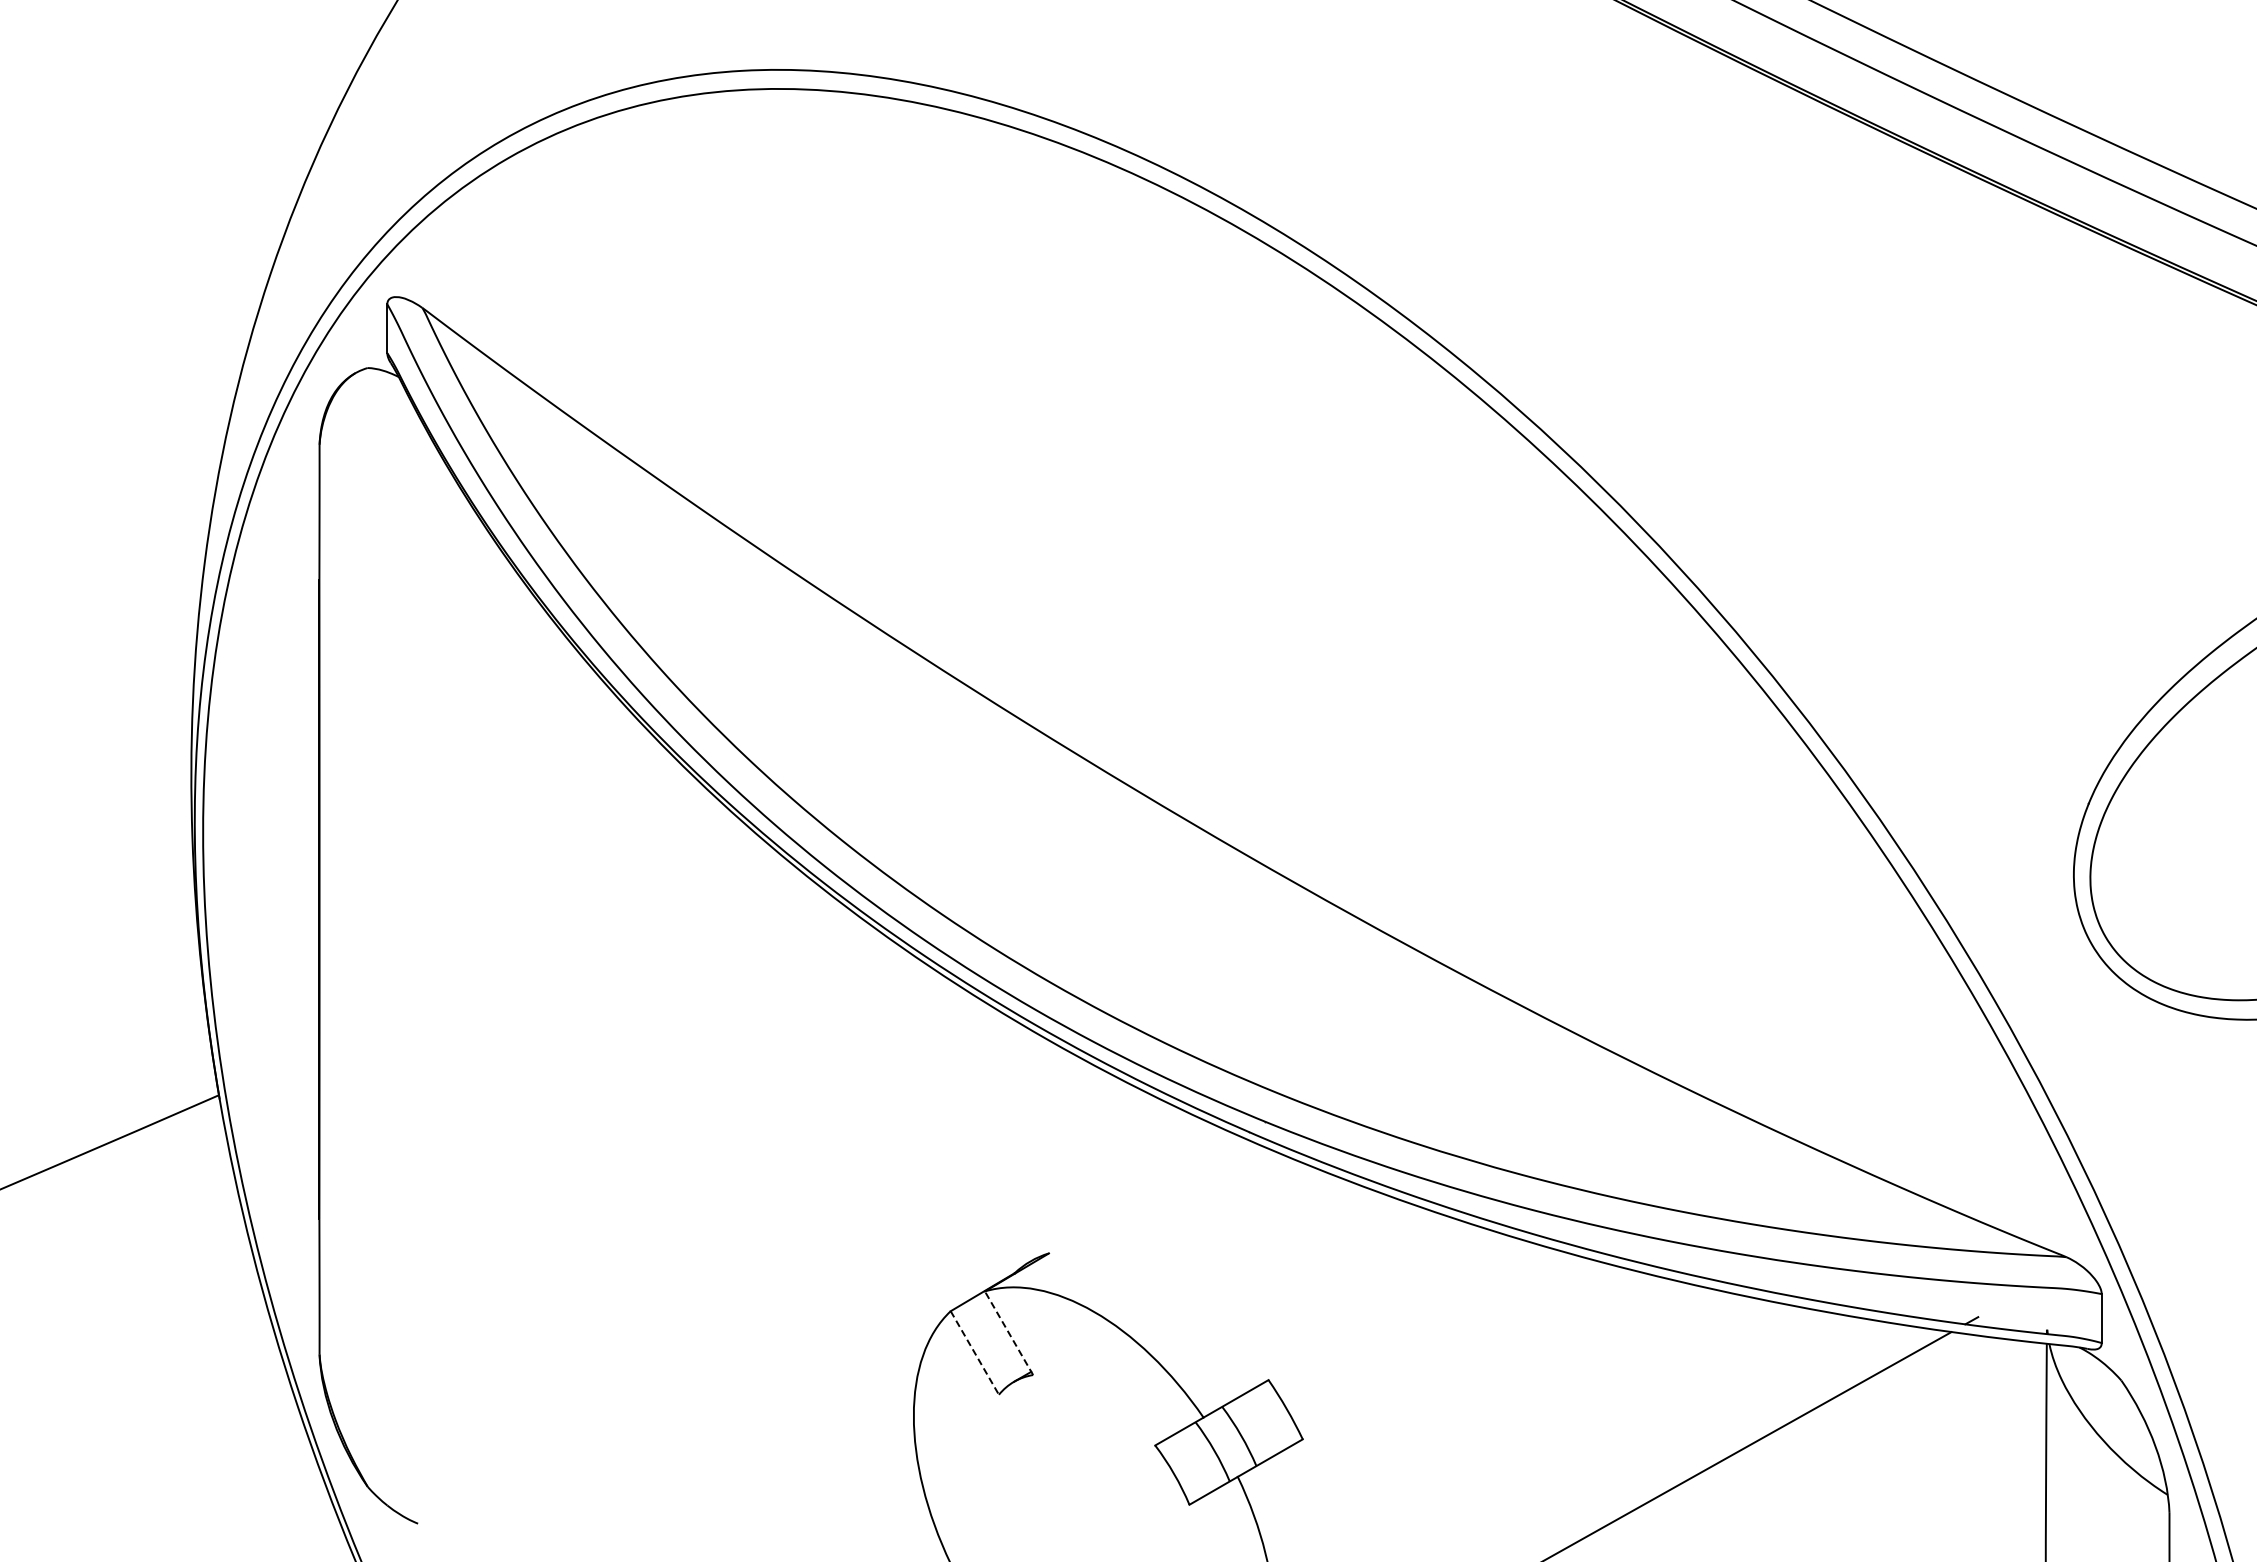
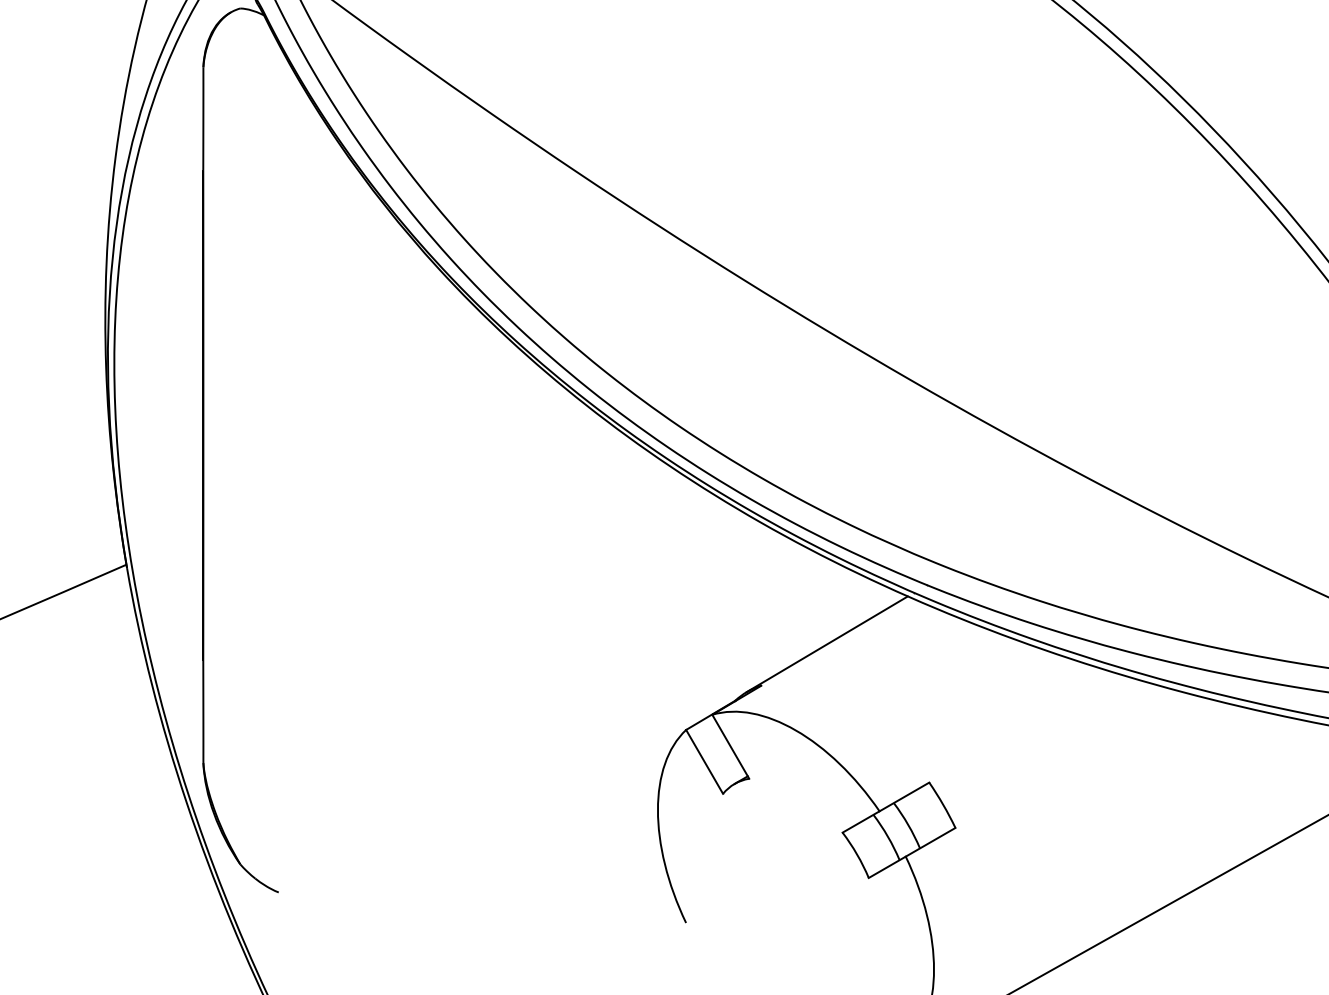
line: (1134, 1198) -> (826, 643), added
line: (1008, 1332) -> (730, 746), dashed -> solid
line: (975, 1353) -> (705, 762), dashed -> solid

